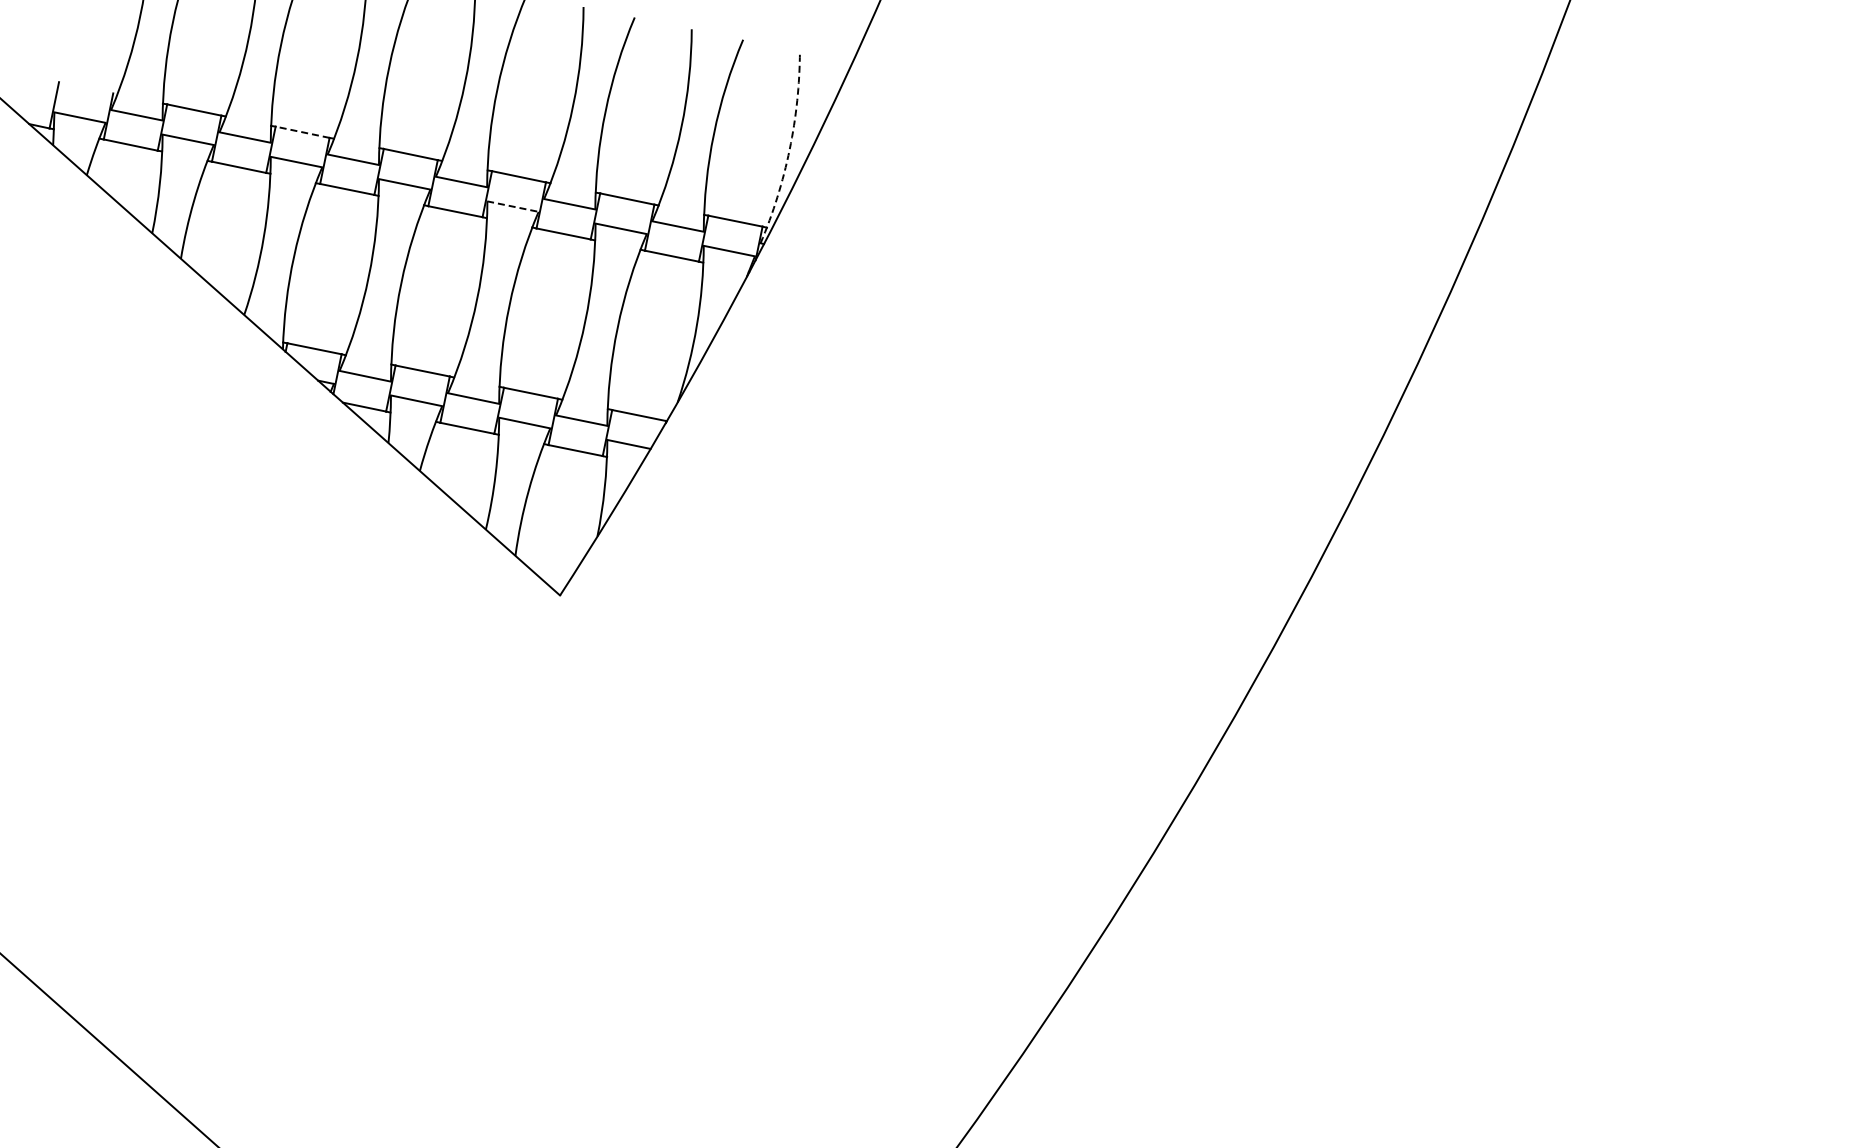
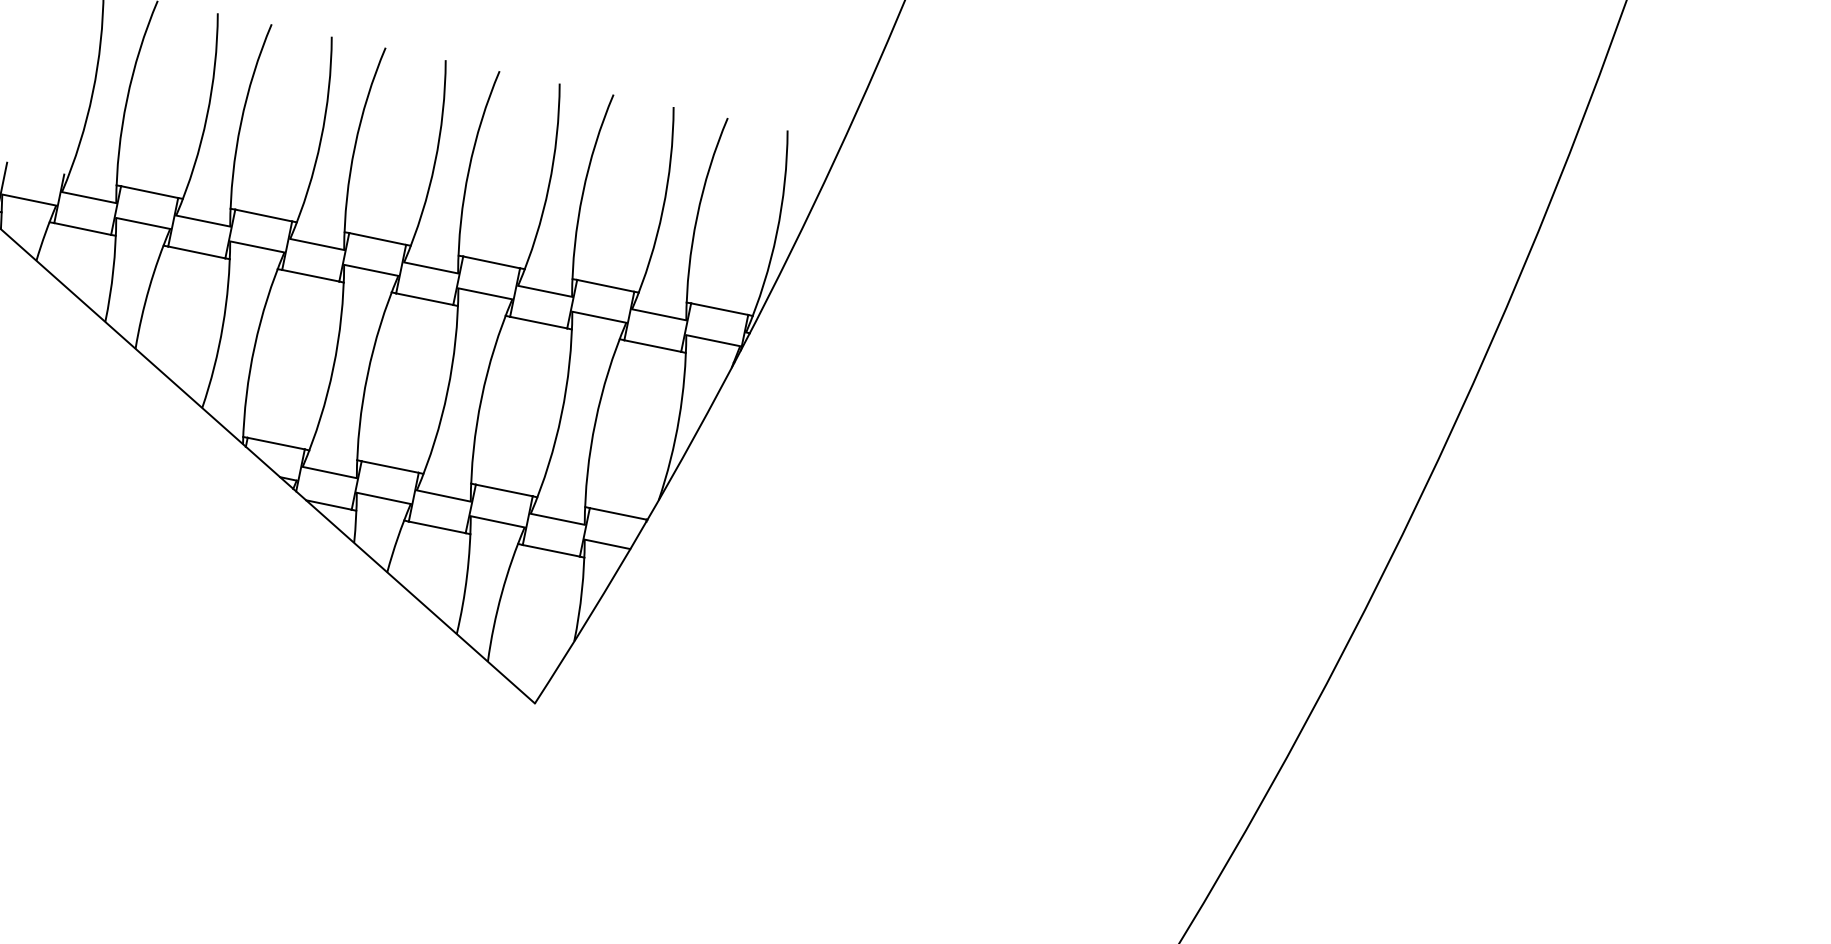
line: (302, 132) -> (263, 215), dashed -> solid
arc: (789, 149) -> (776, 233), dashed -> solid
line: (513, 206) -> (485, 293), dashed -> solid

